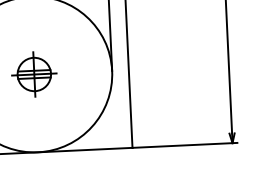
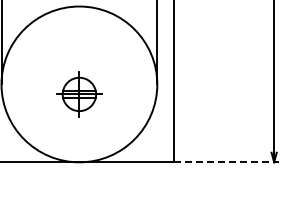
part: (34, 74) -> (79, 94), moved
line: (185, 145) -> (227, 162), solid -> dashed

